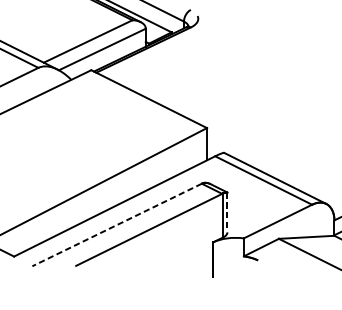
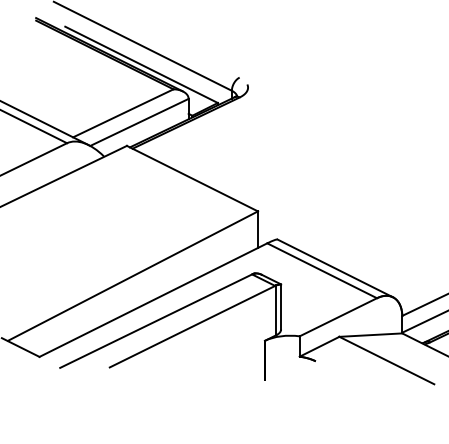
line: (227, 212) -> (281, 307), dashed -> solid
line: (117, 225) -> (156, 321), dashed -> solid

